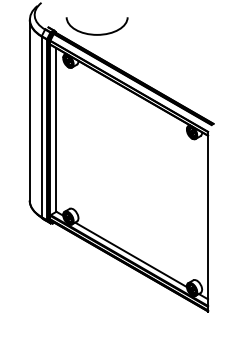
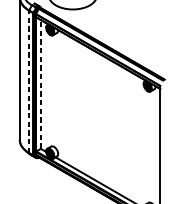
line: (41, 126) -> (29, 81), solid -> dashed
line: (56, 130) -> (40, 84), solid -> dashed

